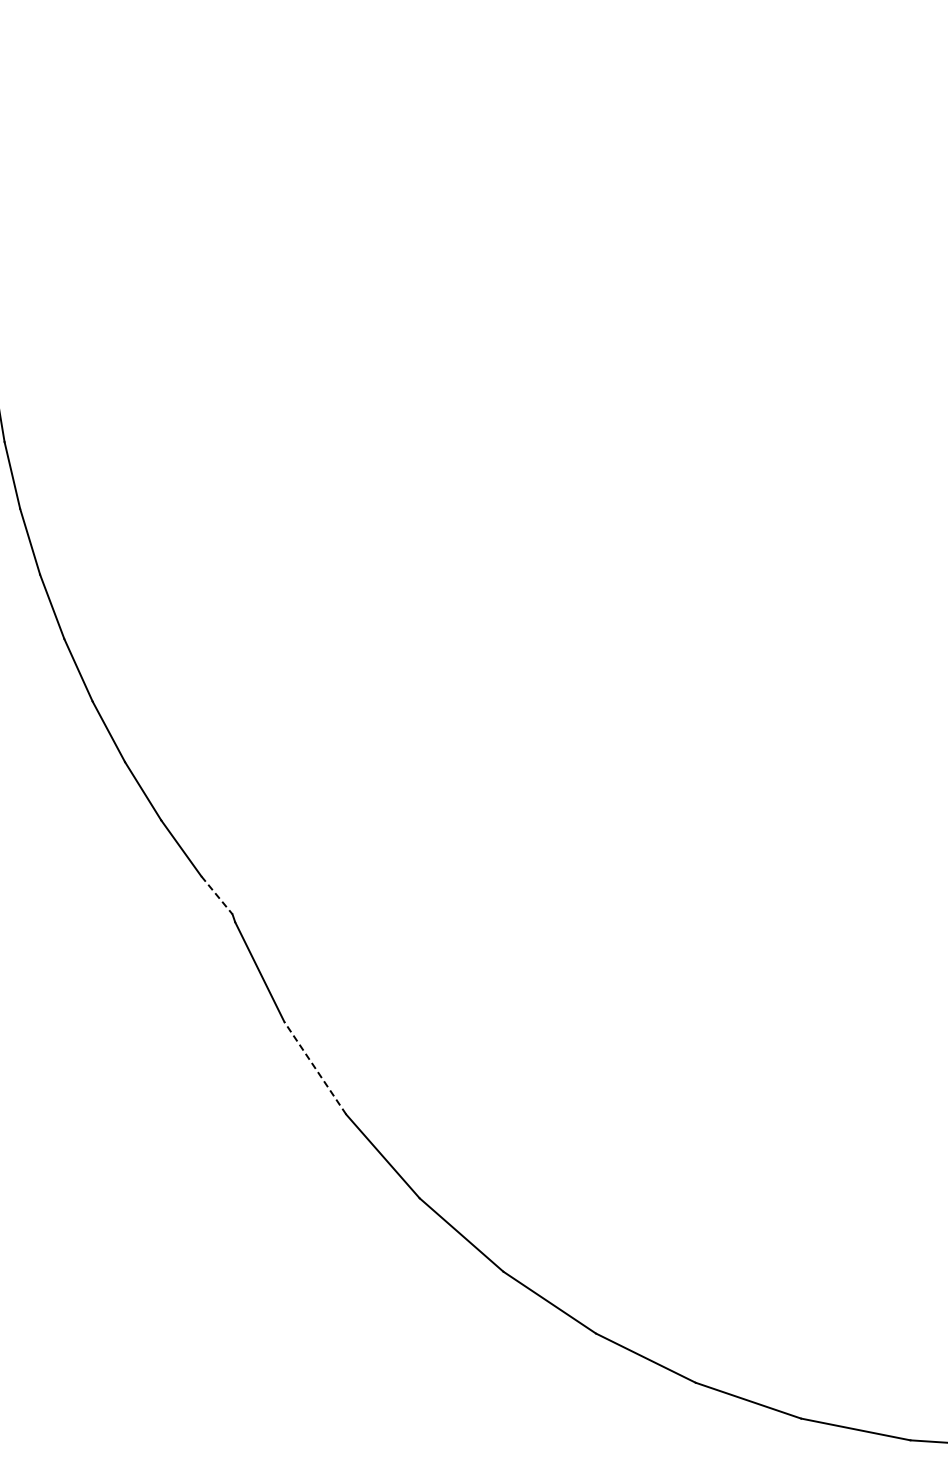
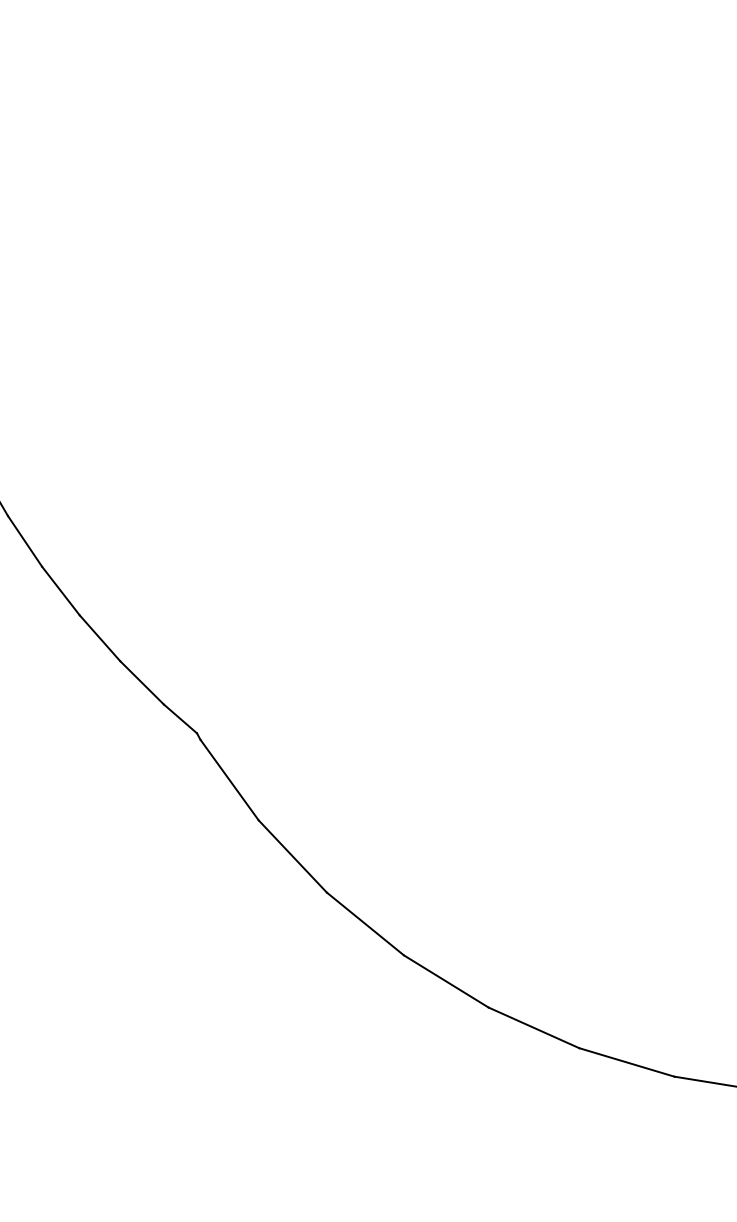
line: (216, 895) -> (180, 719), dashed -> solid
line: (315, 1068) -> (292, 856), dashed -> solid

